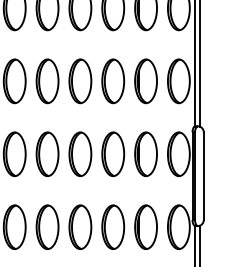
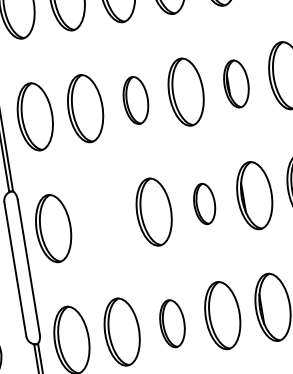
part: (80, 81) -> (136, 100), size x0.7
part: (145, 81) -> (235, 84), size x0.7
part: (47, 154) -> (103, 220), removed
part: (113, 154) -> (204, 204), size x0.6
part: (80, 226) -> (172, 322), size x0.7

